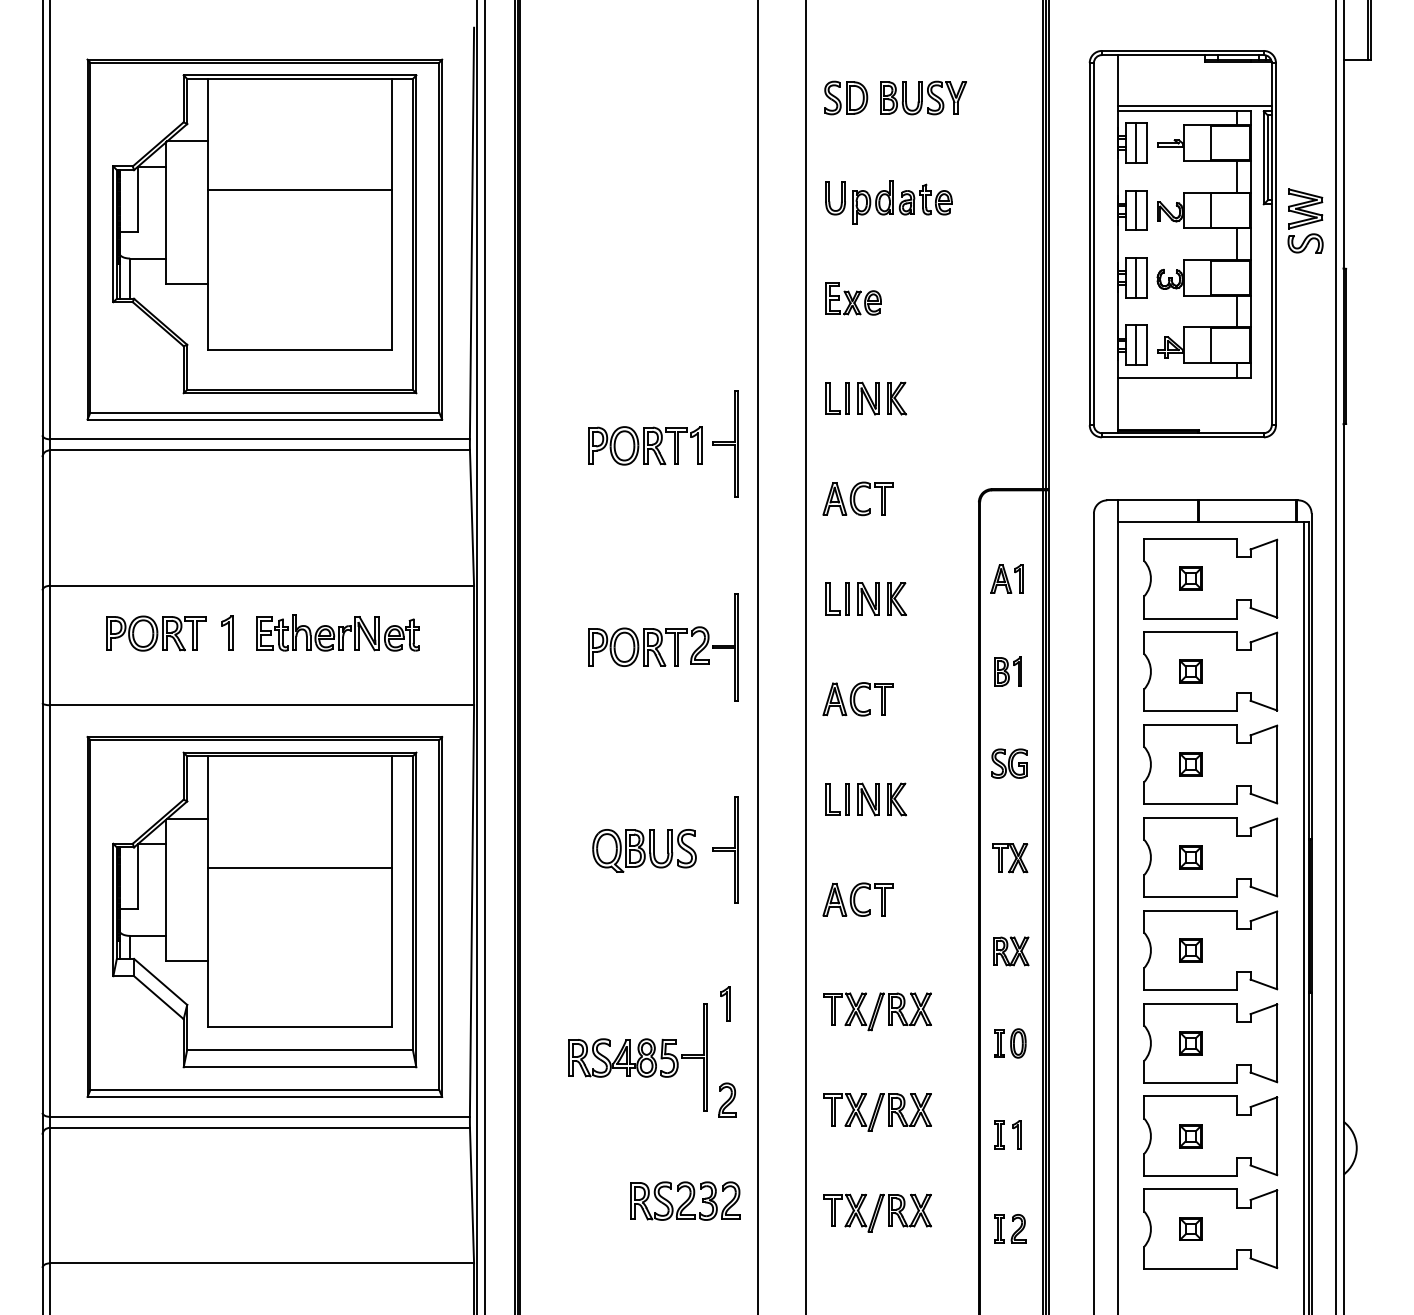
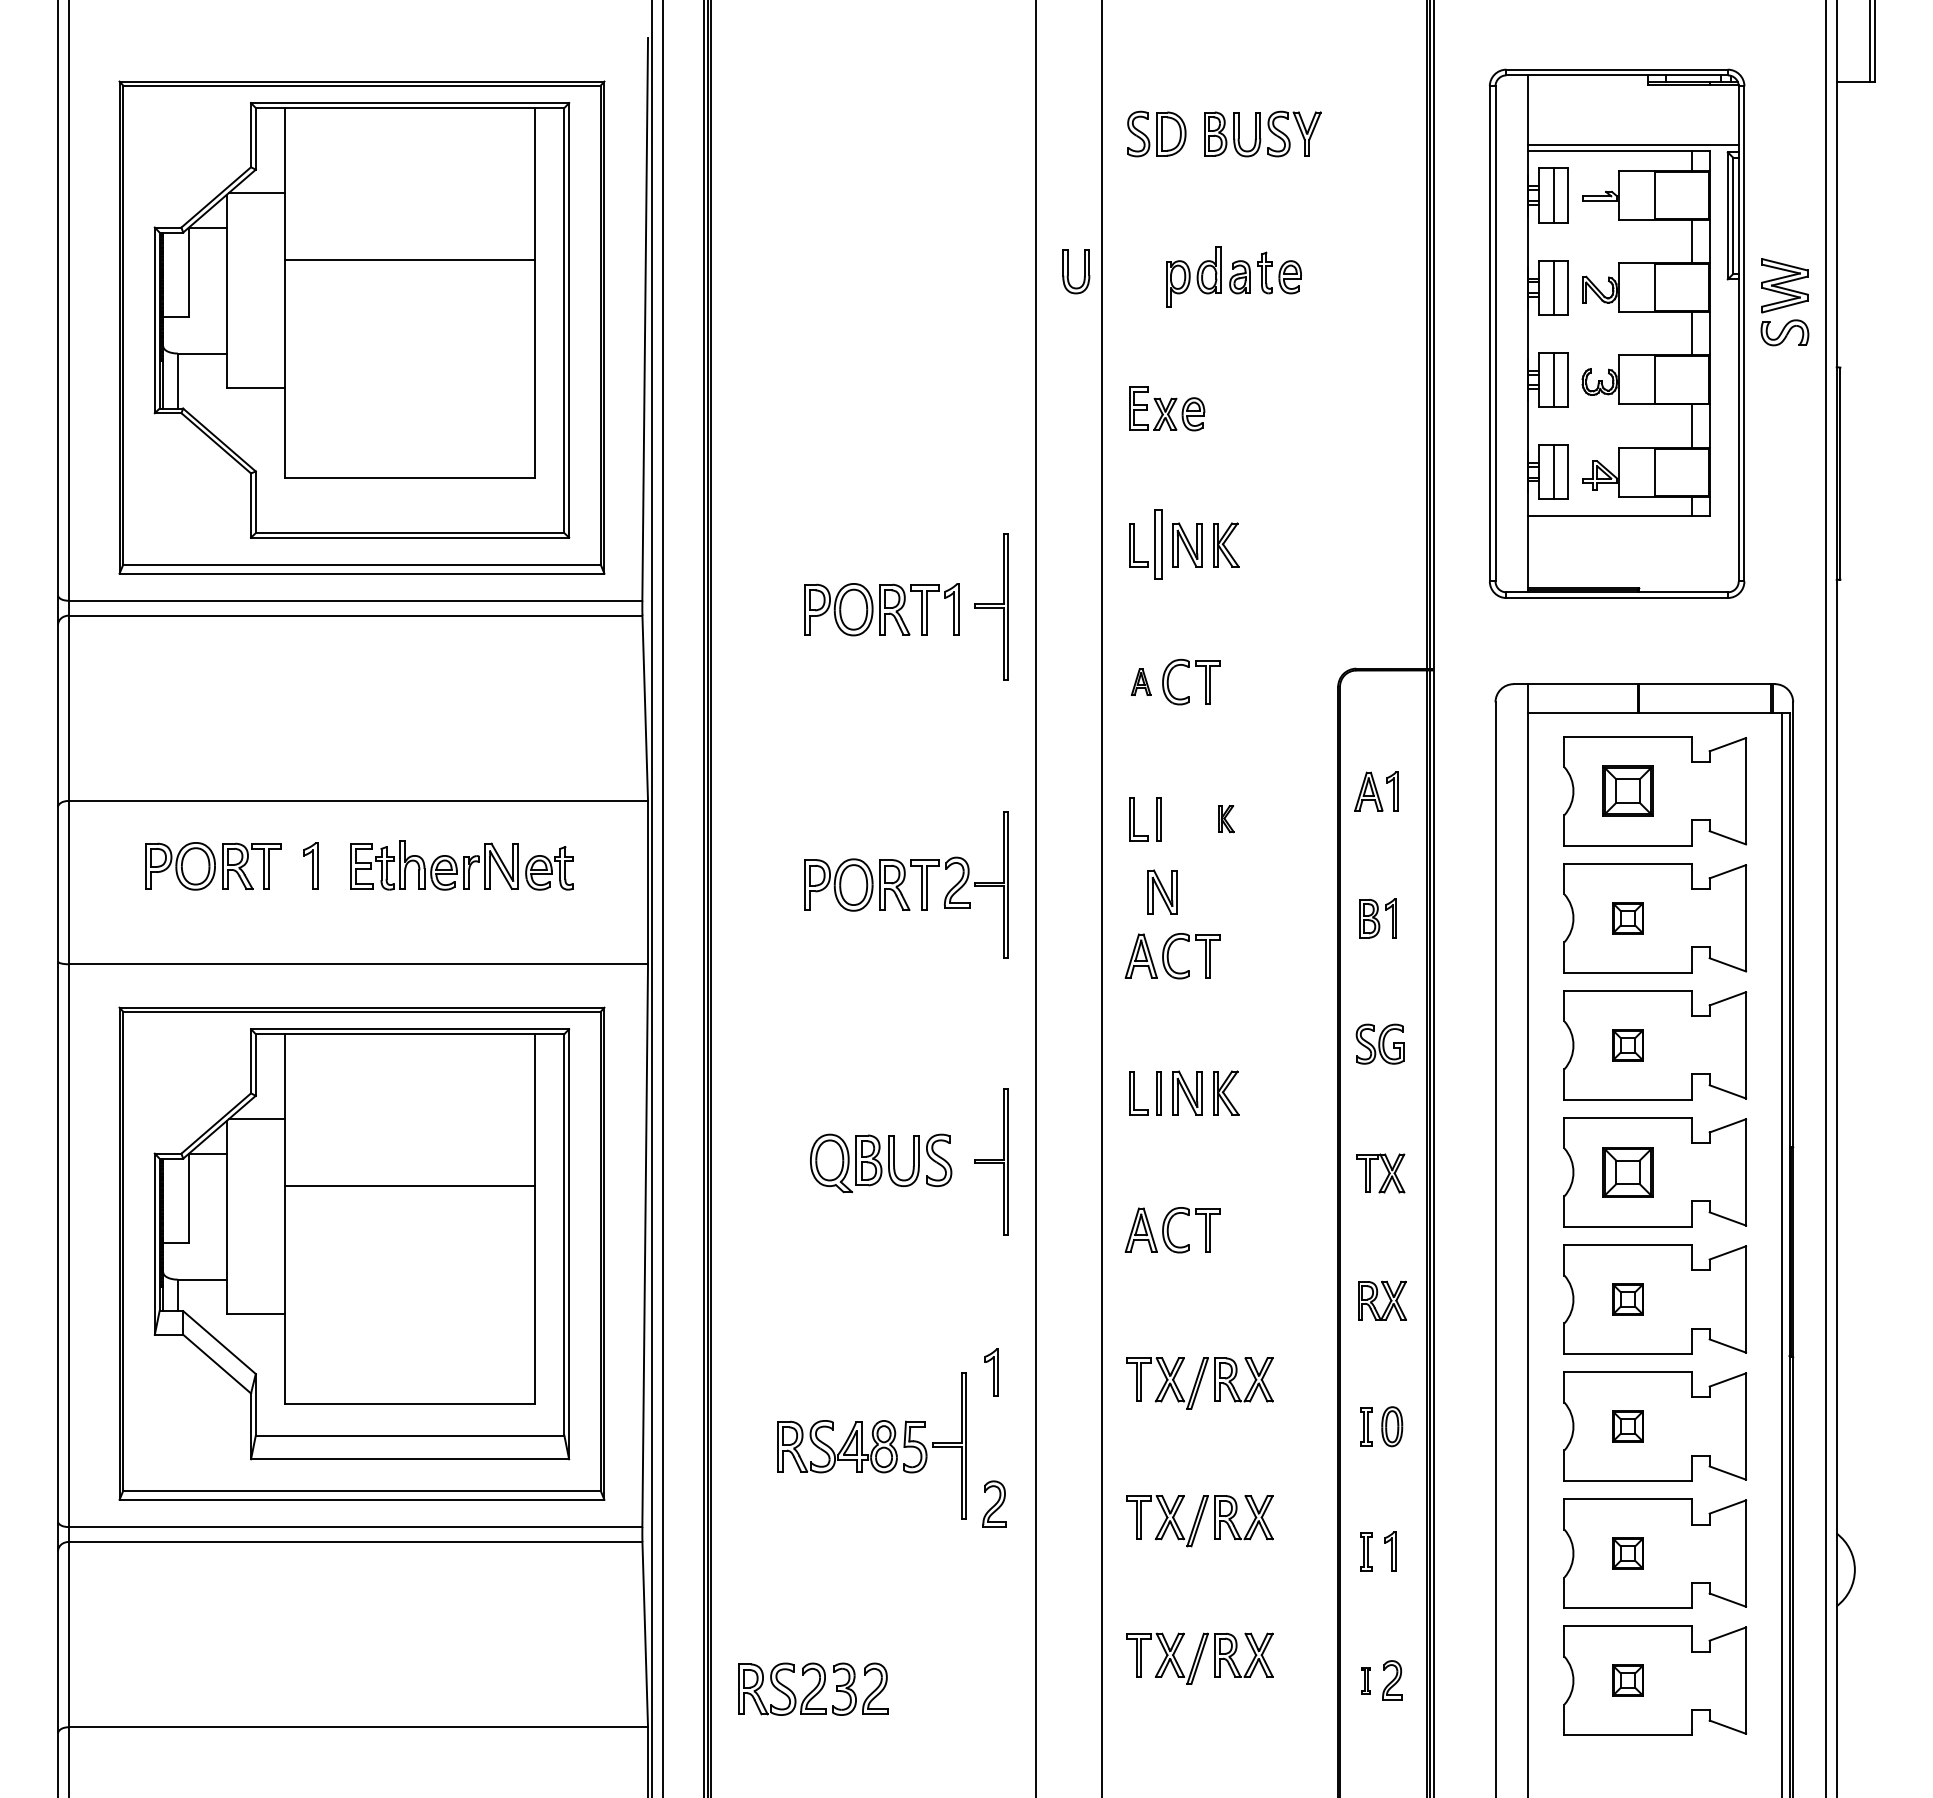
part: (829, 198) -> (1068, 271), moved
part: (847, 398) -> (1158, 545), size x1.6
part: (834, 498) -> (1140, 681), size x0.6
part: (1190, 578) -> (1627, 791), size x1.6
part: (868, 598) -> (1162, 891), moved
part: (897, 598) -> (1226, 818), size x0.6
part: (1190, 857) -> (1627, 1172), size x1.6
part: (685, 1200) -> (813, 1688), moved
part: (999, 1229) -> (1366, 1680), size x0.7

